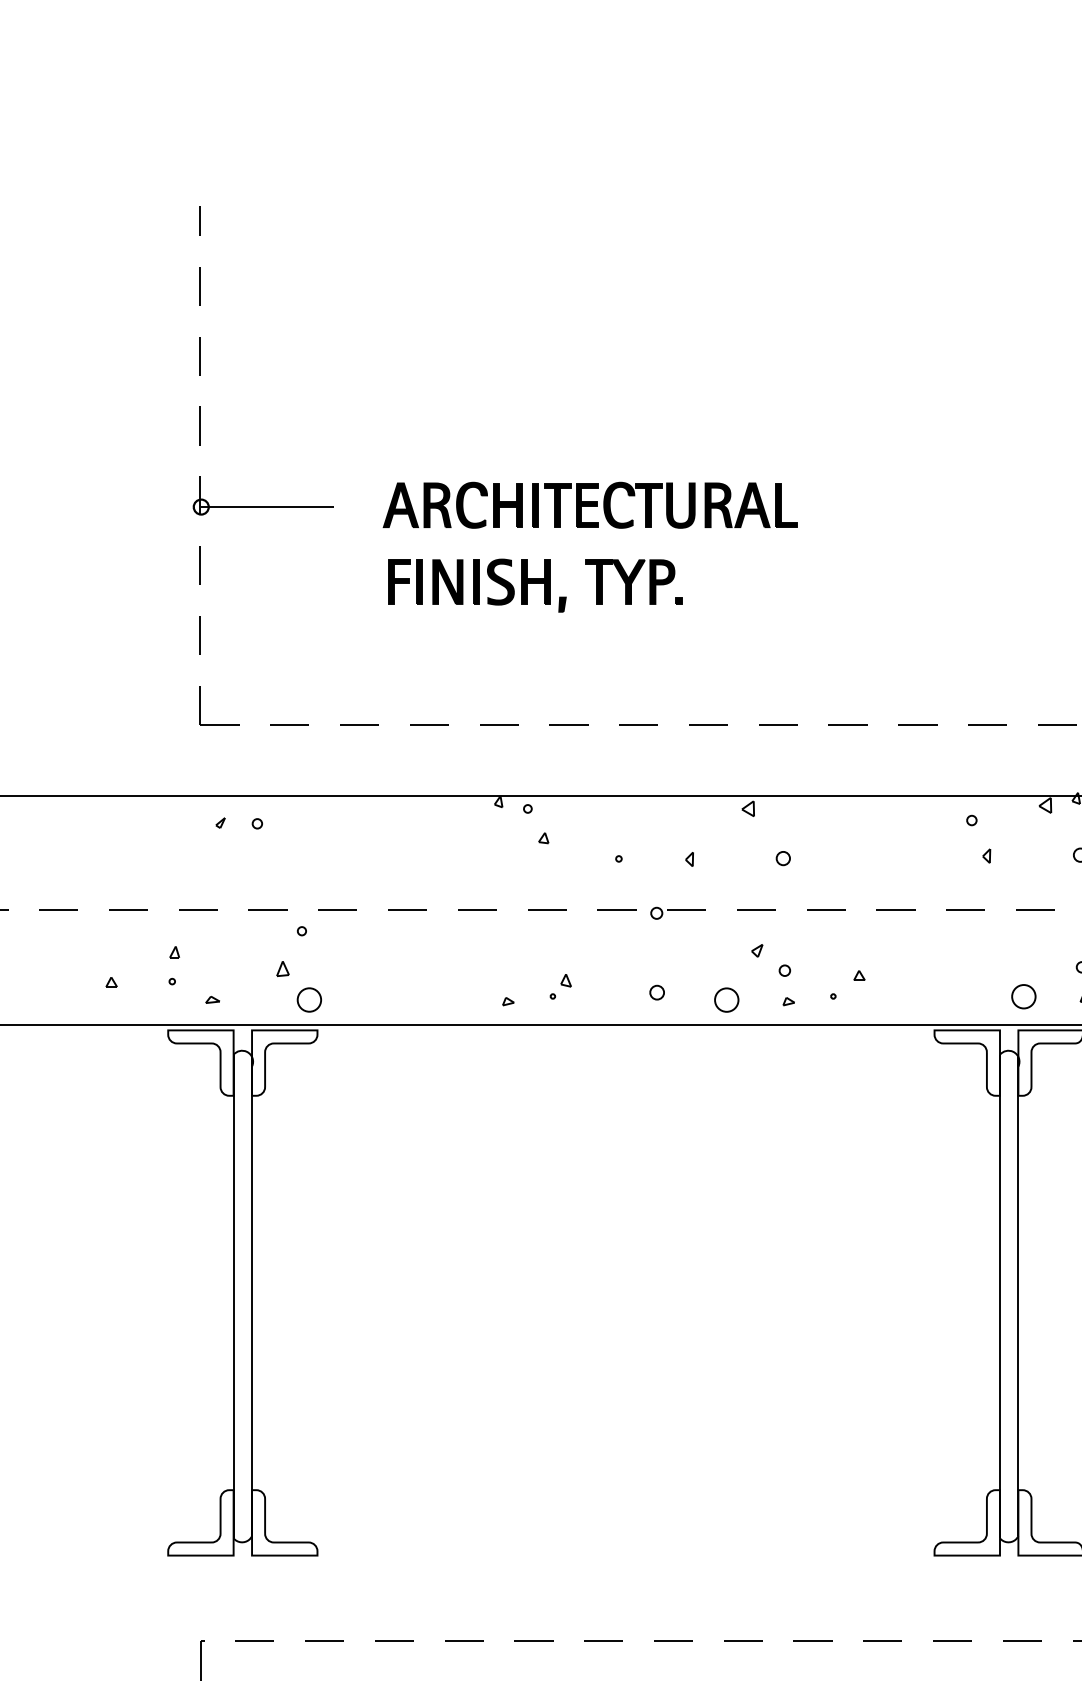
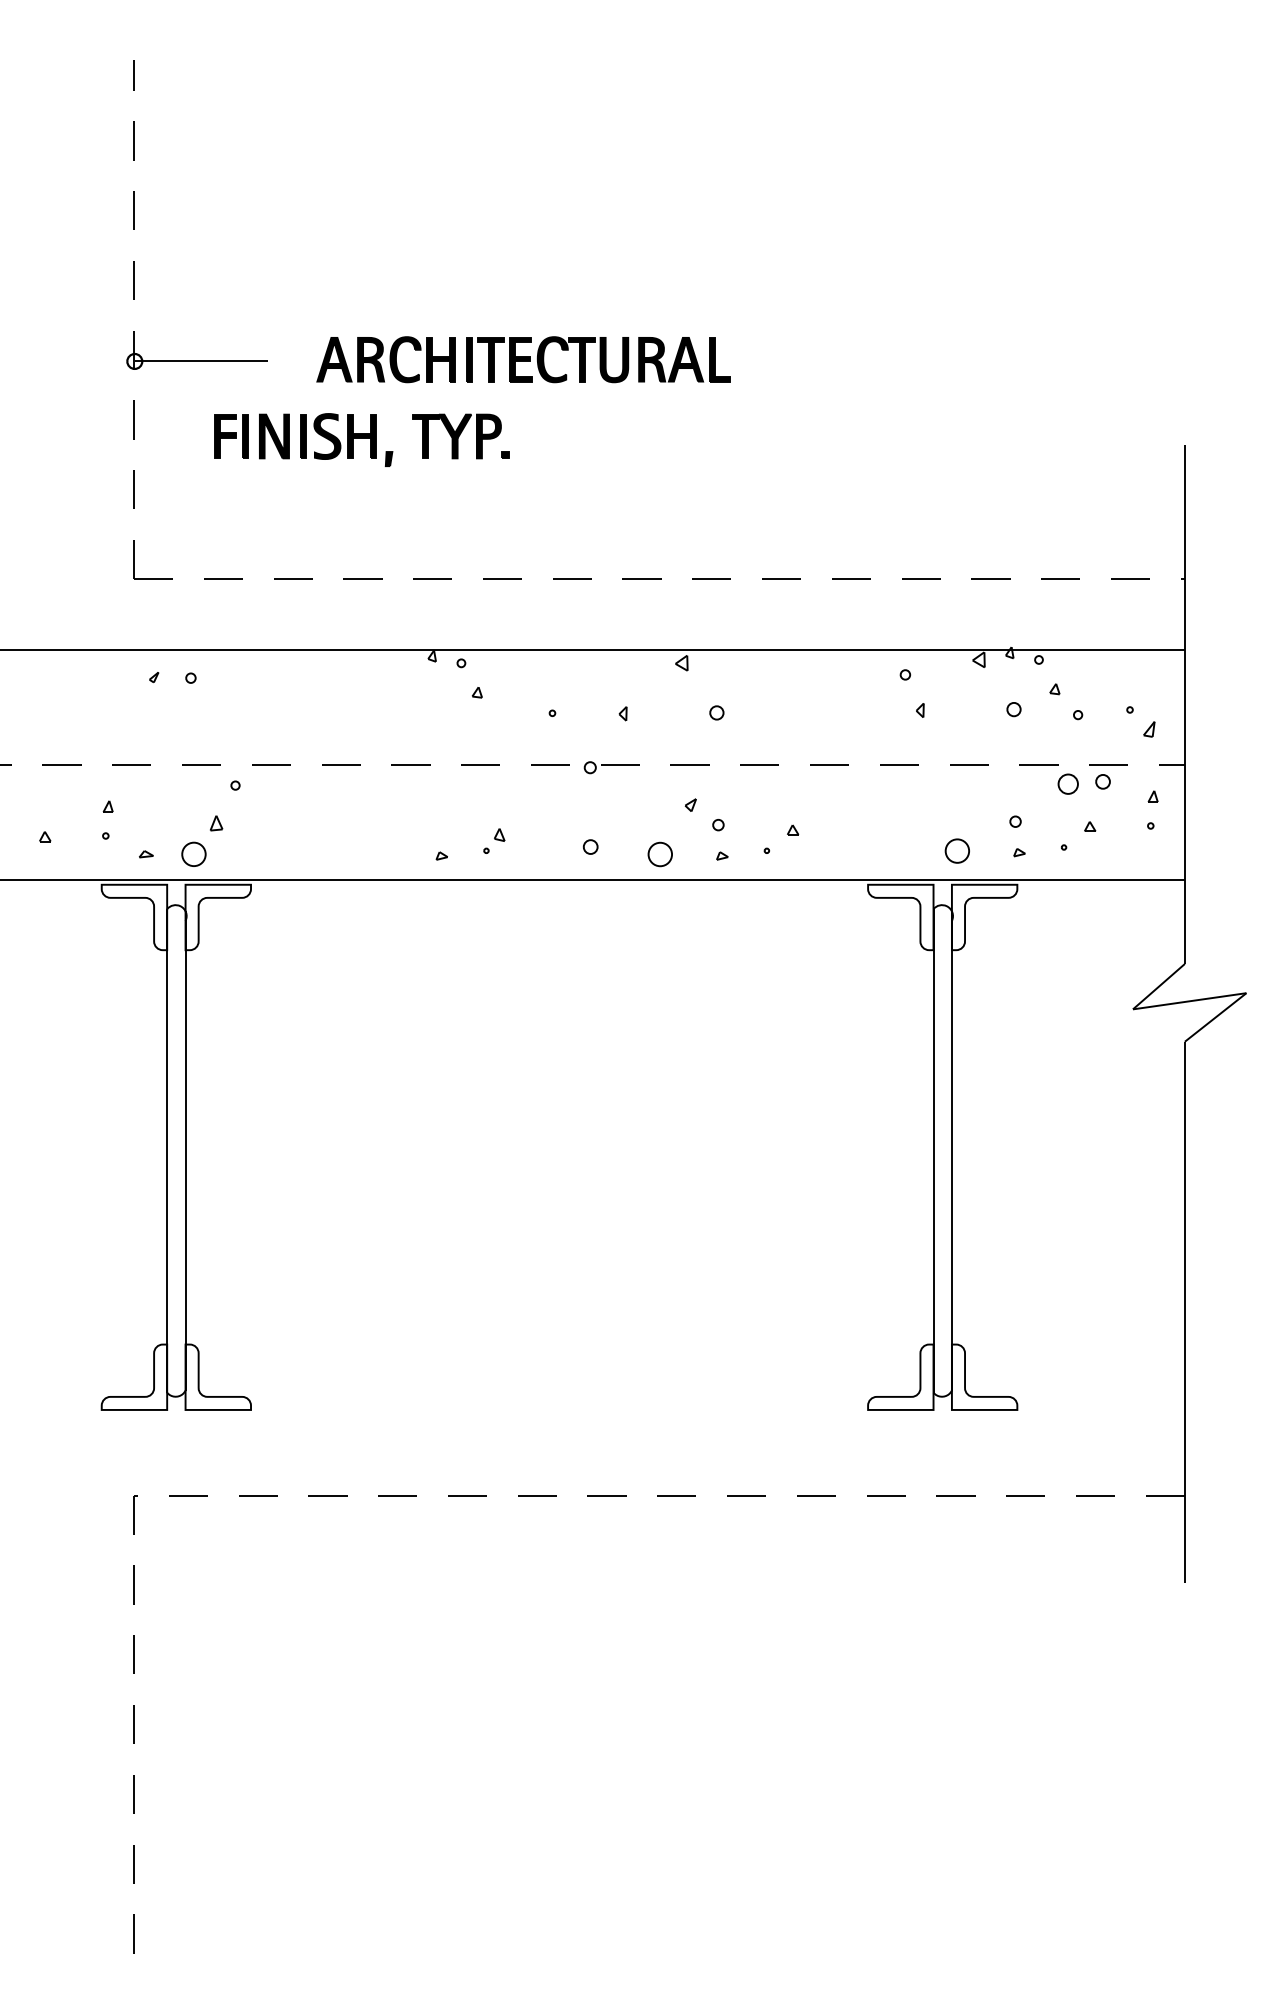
part: (534, 585) -> (361, 439), moved
part: (308, 999) -> (193, 853), moved

